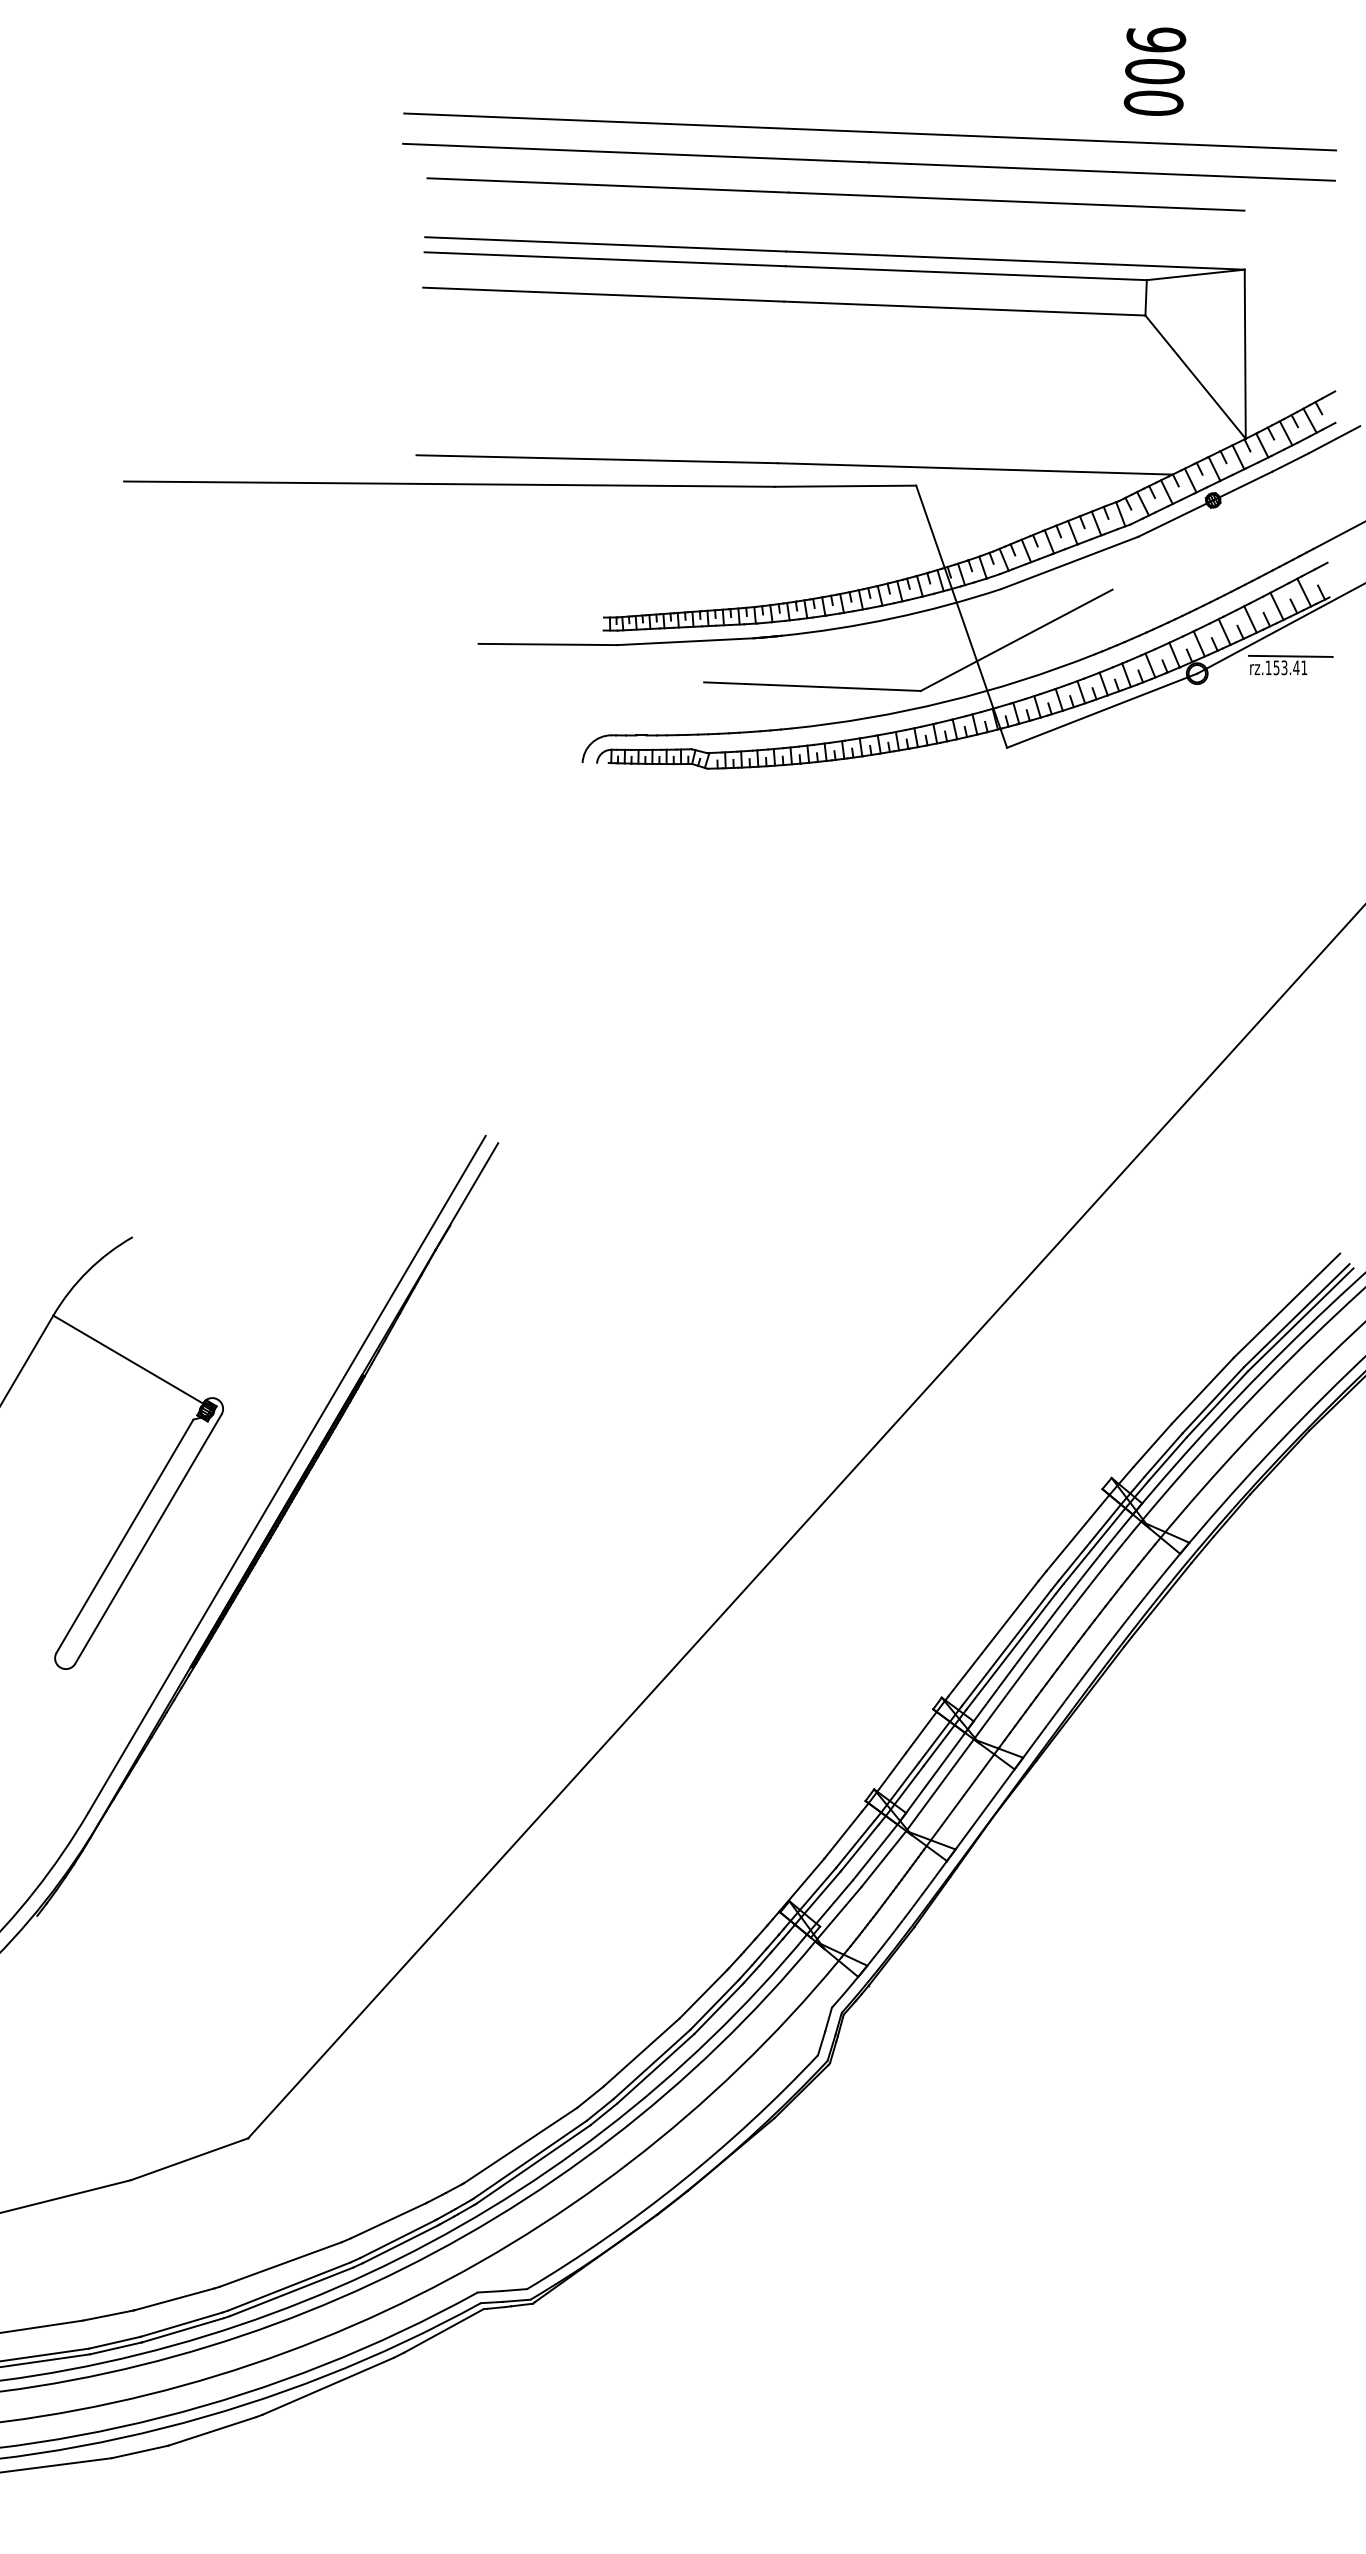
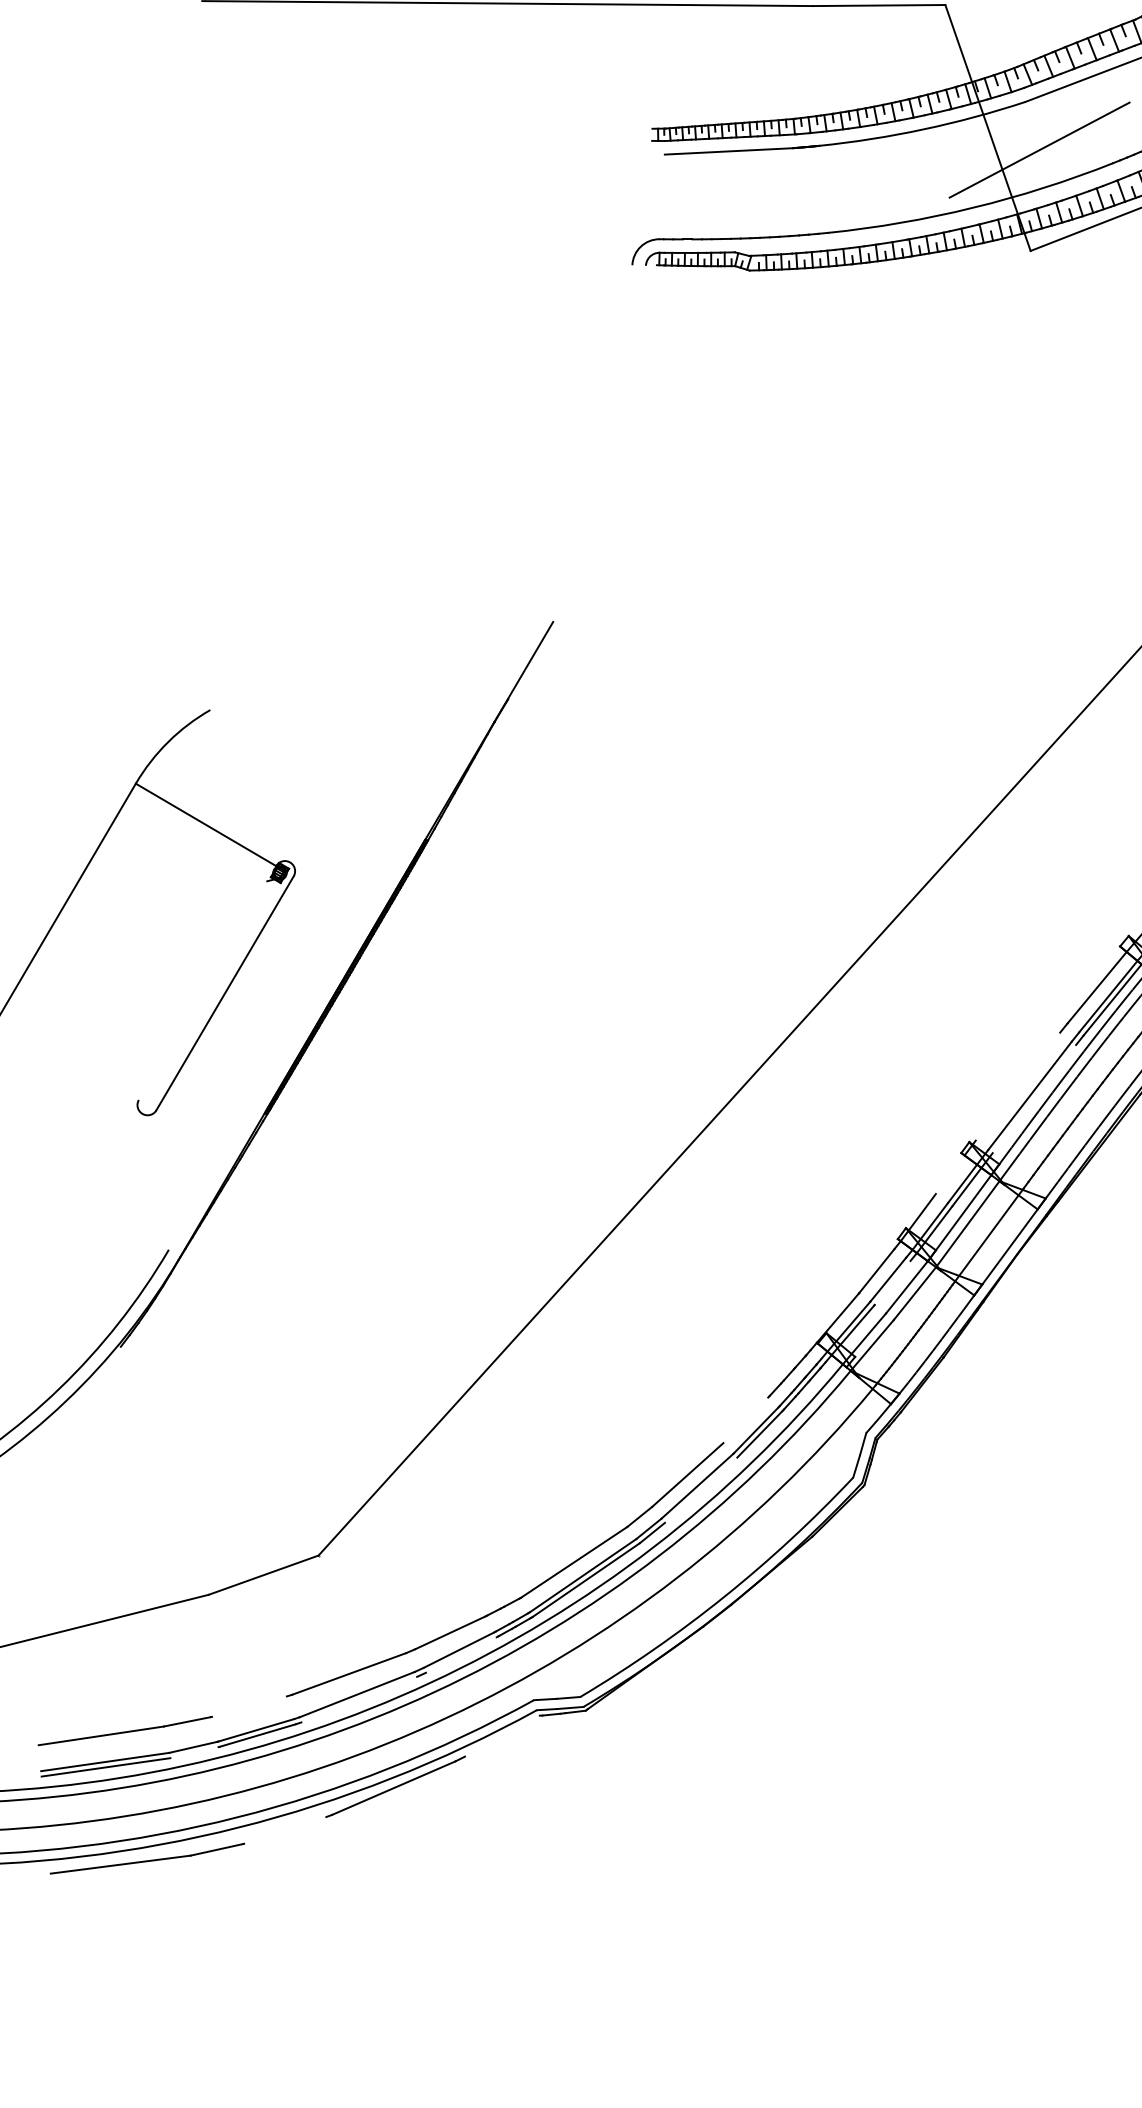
line: (547, 644) -> (599, 154), removed
line: (812, 686) -> (848, 193), removed
line: (286, 1473) -> (354, 931), removed
line: (124, 1535) -> (202, 989), removed
line: (993, 1638) -> (1017, 1086), removed
line: (1010, 1651) -> (1033, 1098), removed
line: (921, 1731) -> (950, 1173), removed
line: (859, 1847) -> (892, 1282), removed
line: (703, 1993) -> (745, 1419), removed
line: (655, 2068) -> (700, 1490), removed
line: (399, 2244) -> (460, 1655), removed
line: (291, 2291) -> (359, 1699), removed
line: (174, 2299) -> (249, 1706), removed
line: (443, 2330) -> (501, 1735), removed
line: (115, 2348) -> (194, 1752), removed
line: (212, 2431) -> (285, 1830), removed

